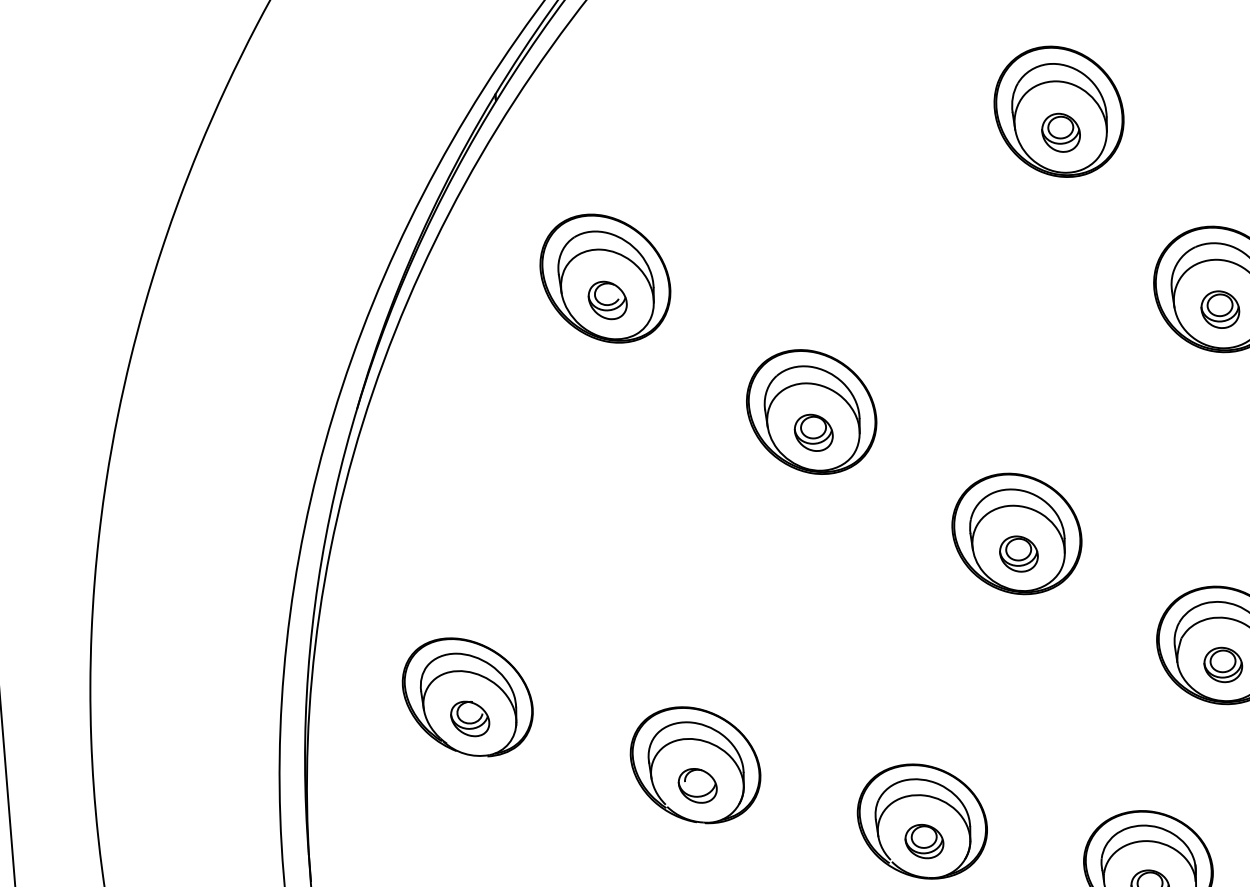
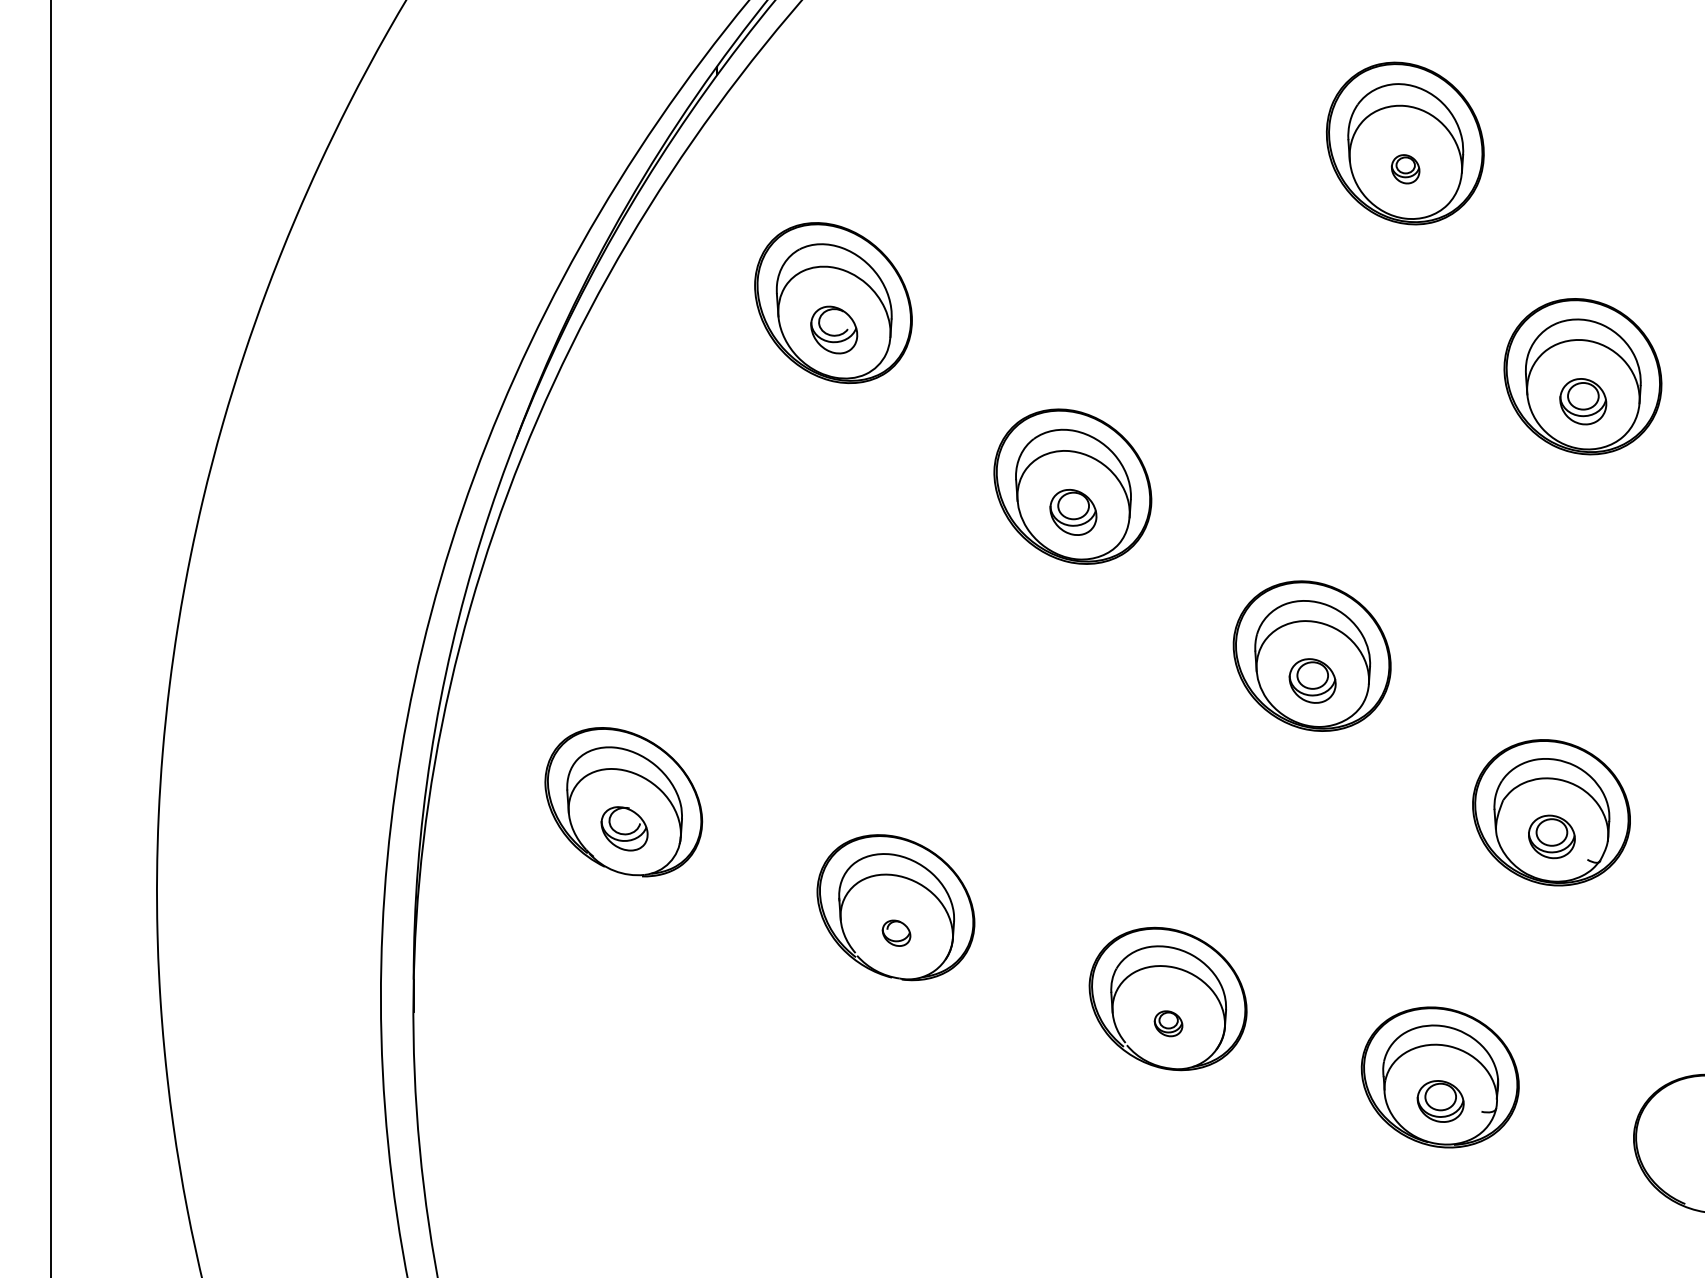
part: (1060, 132) -> (1405, 168), size x0.6
part: (697, 786) -> (896, 933), size x0.6
part: (924, 841) -> (1168, 1023), size x0.6

